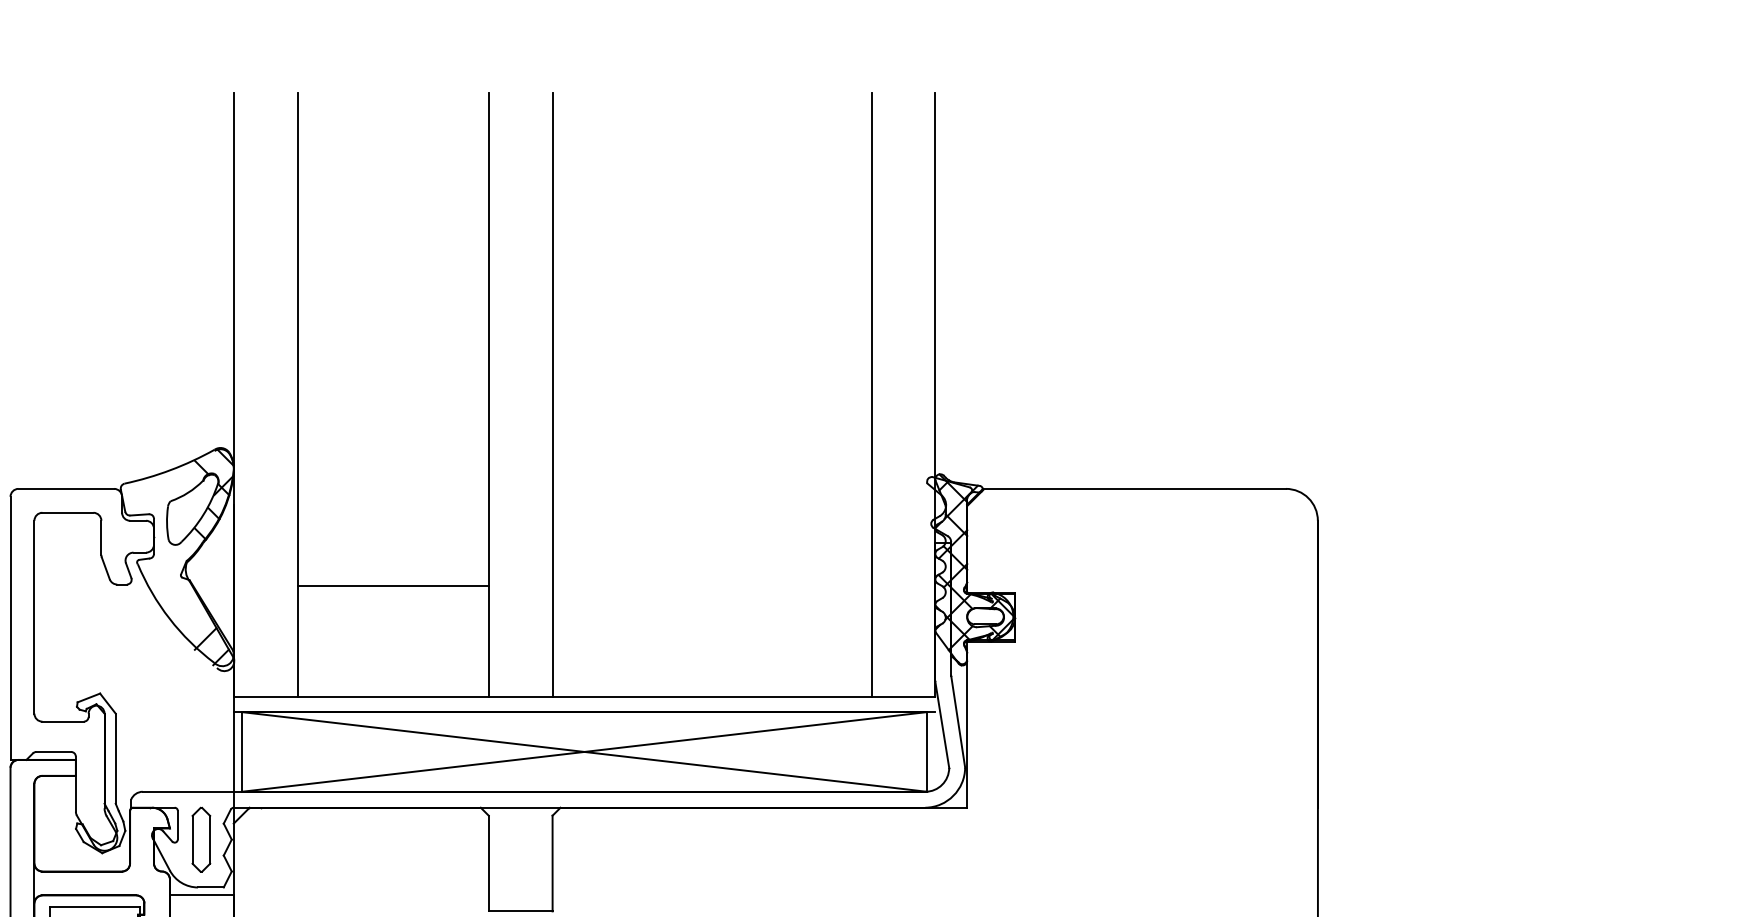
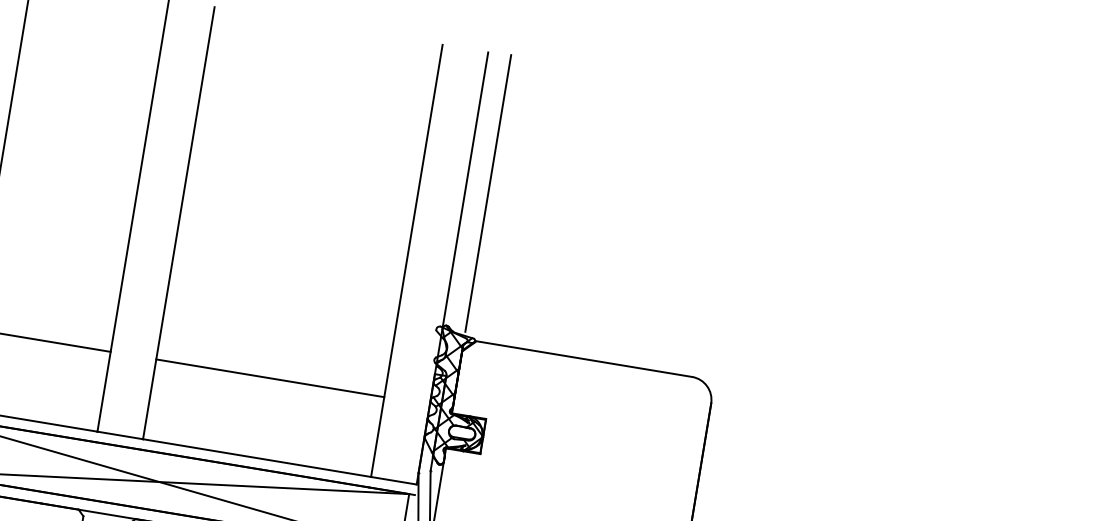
line: (967, 284) -> (488, 193), added
line: (711, 585) -> (269, 378), added

